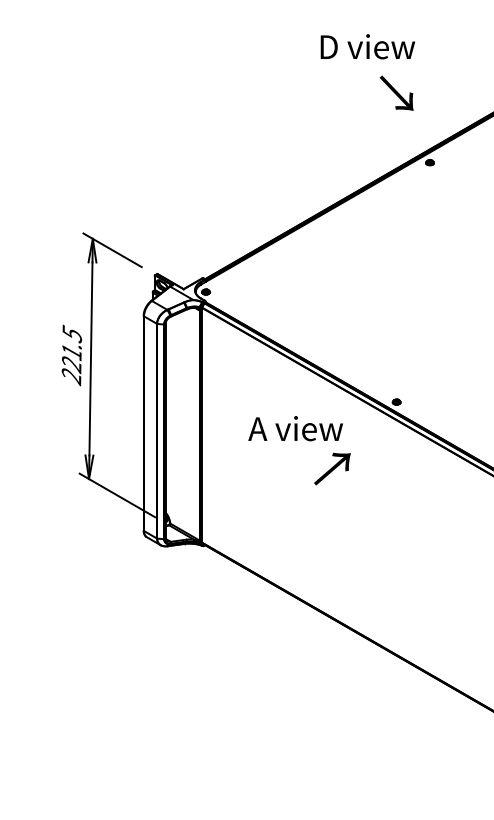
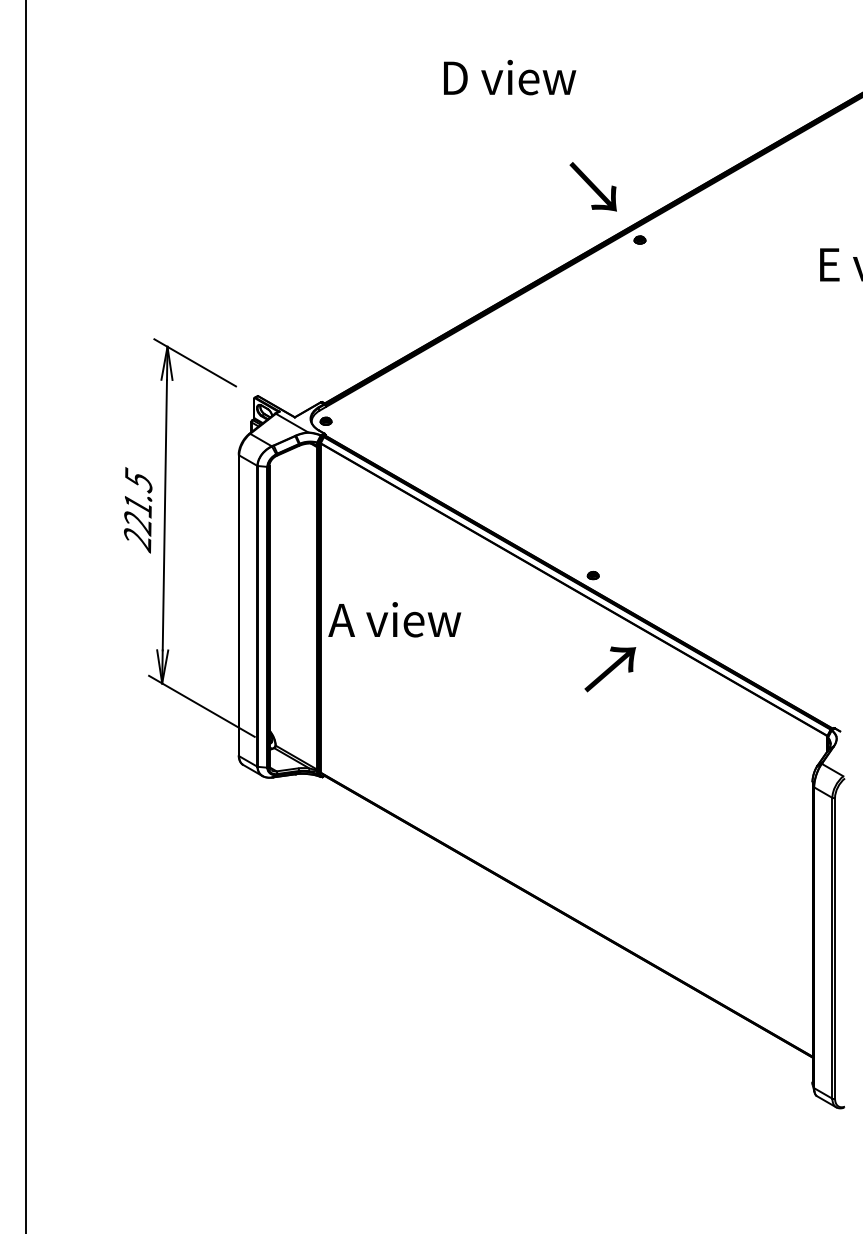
text: (368, 46) -> (510, 77), moved
text: (396, 93) -> (592, 186), moved
text: (295, 428) -> (394, 619), moved
text: (332, 469) -> (610, 669), moved

